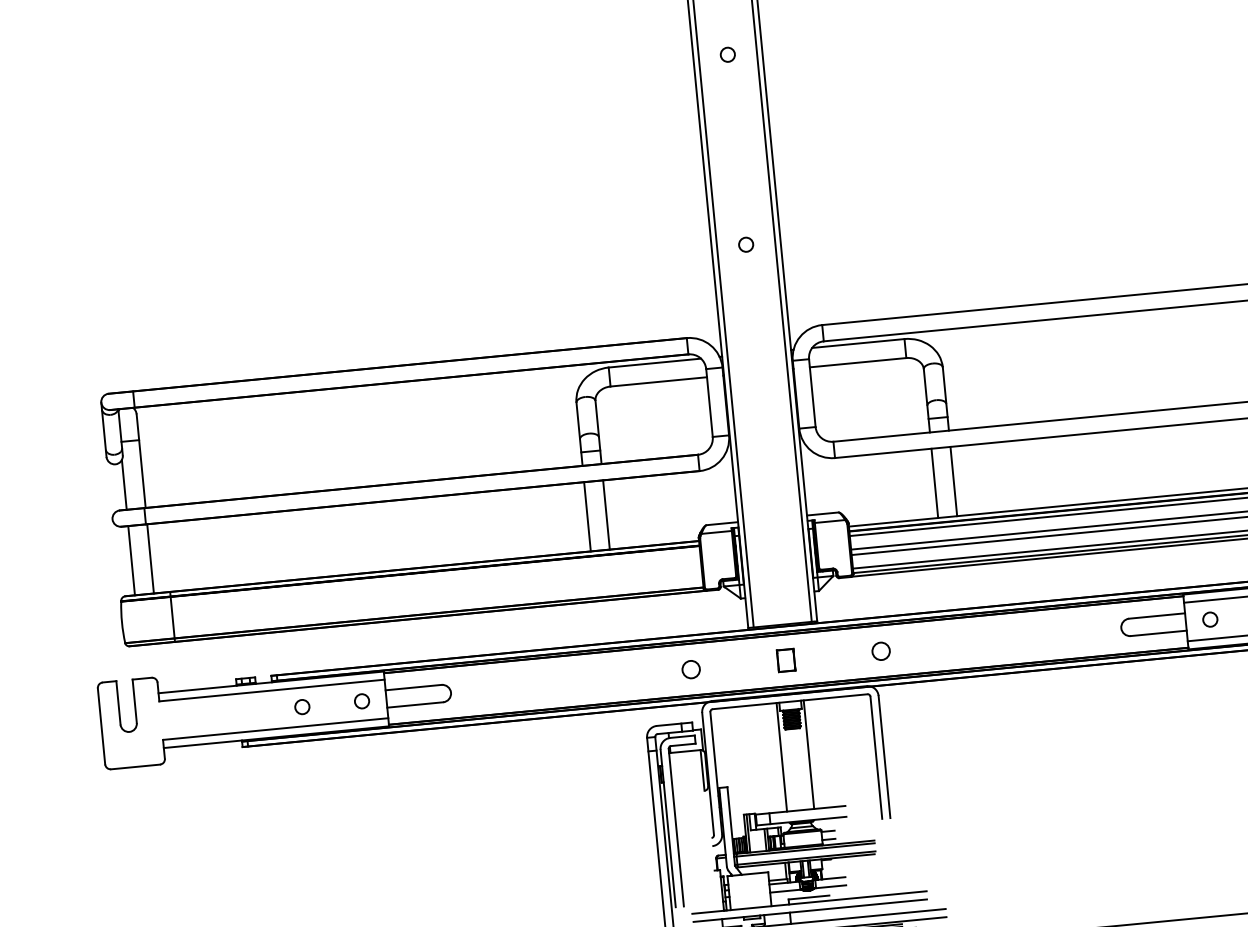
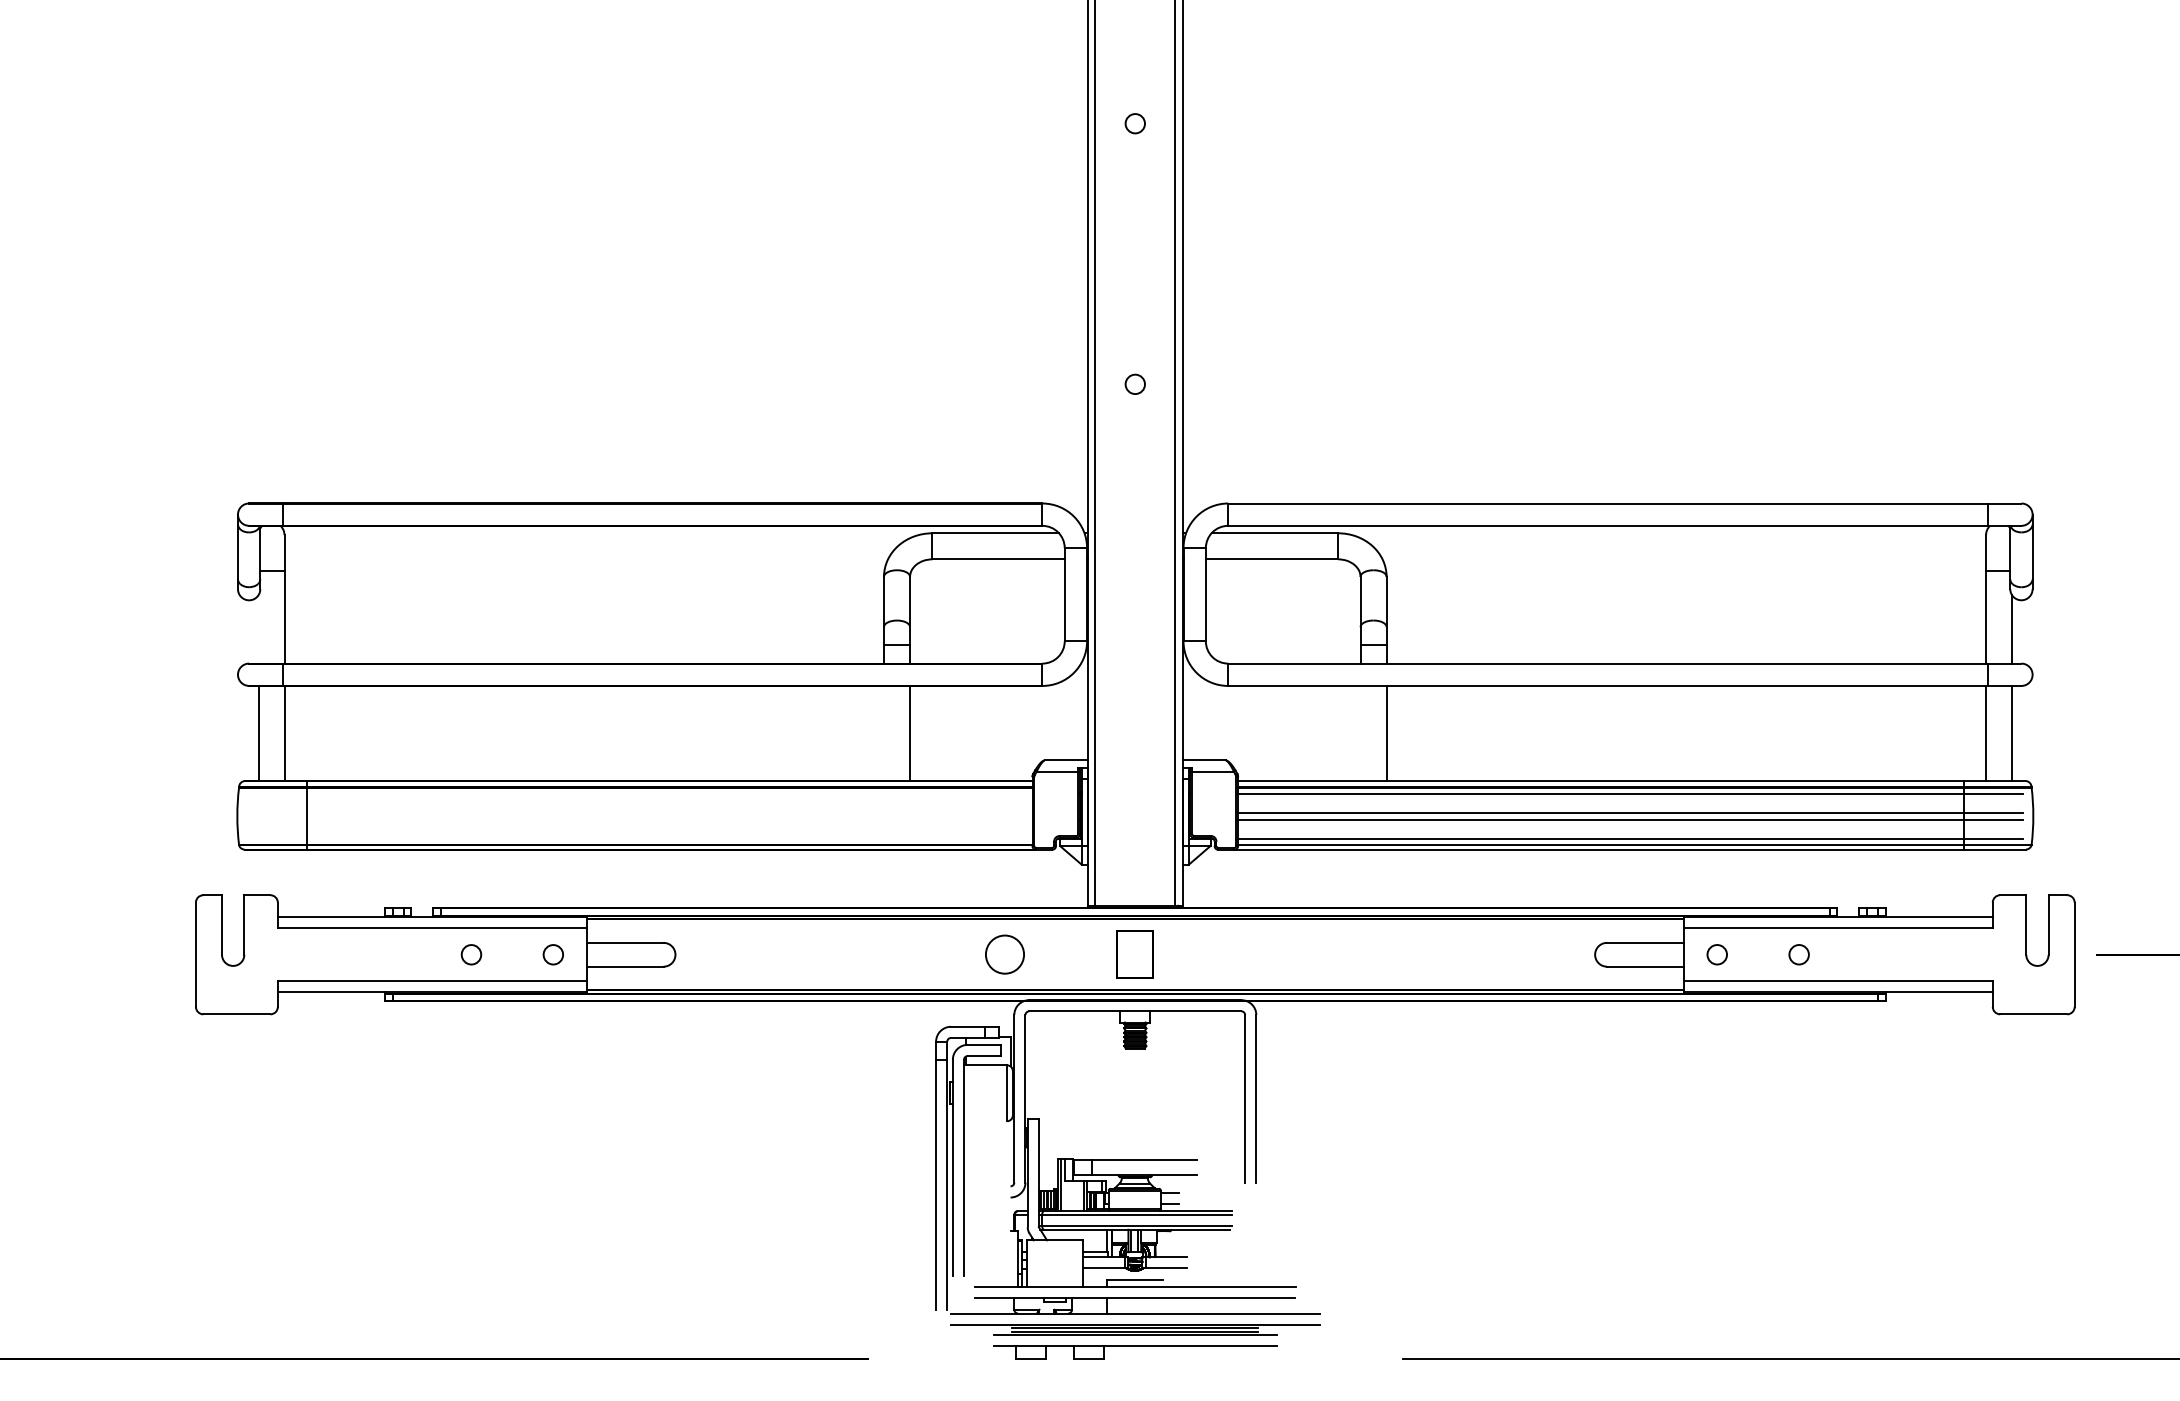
line: (934, 482) -> (1360, 732), removed
line: (124, 484) -> (258, 629), removed
line: (587, 516) -> (883, 732), removed
circle: (881, 651) -> (1265, 954), removed
part: (786, 660) -> (1135, 954), size x1.6
circle: (690, 669) -> (1004, 954), size x1.6
line: (808, 754) -> (1153, 1085), removed
line: (781, 757) -> (1116, 1085), removed

